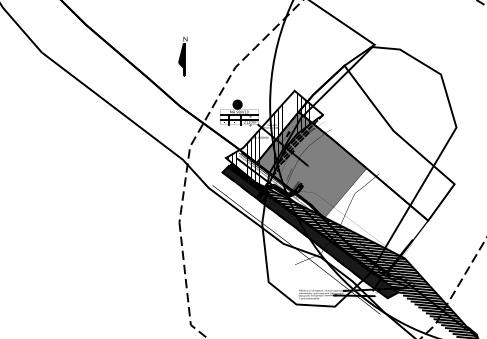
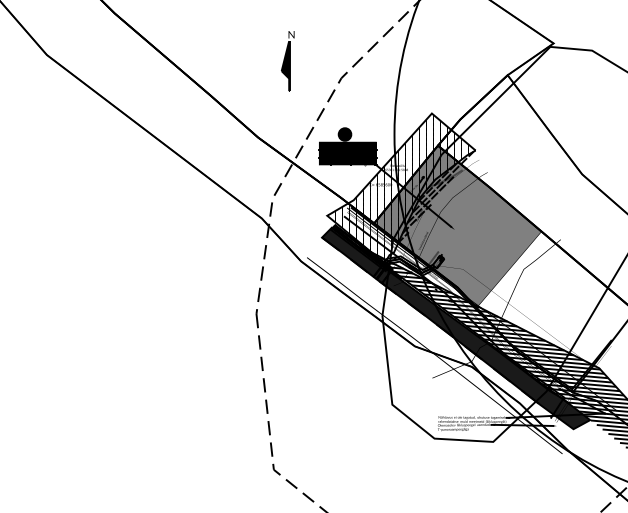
part: (182, 56) -> (287, 61), moved
fill: (239, 116) -> (347, 152), added

